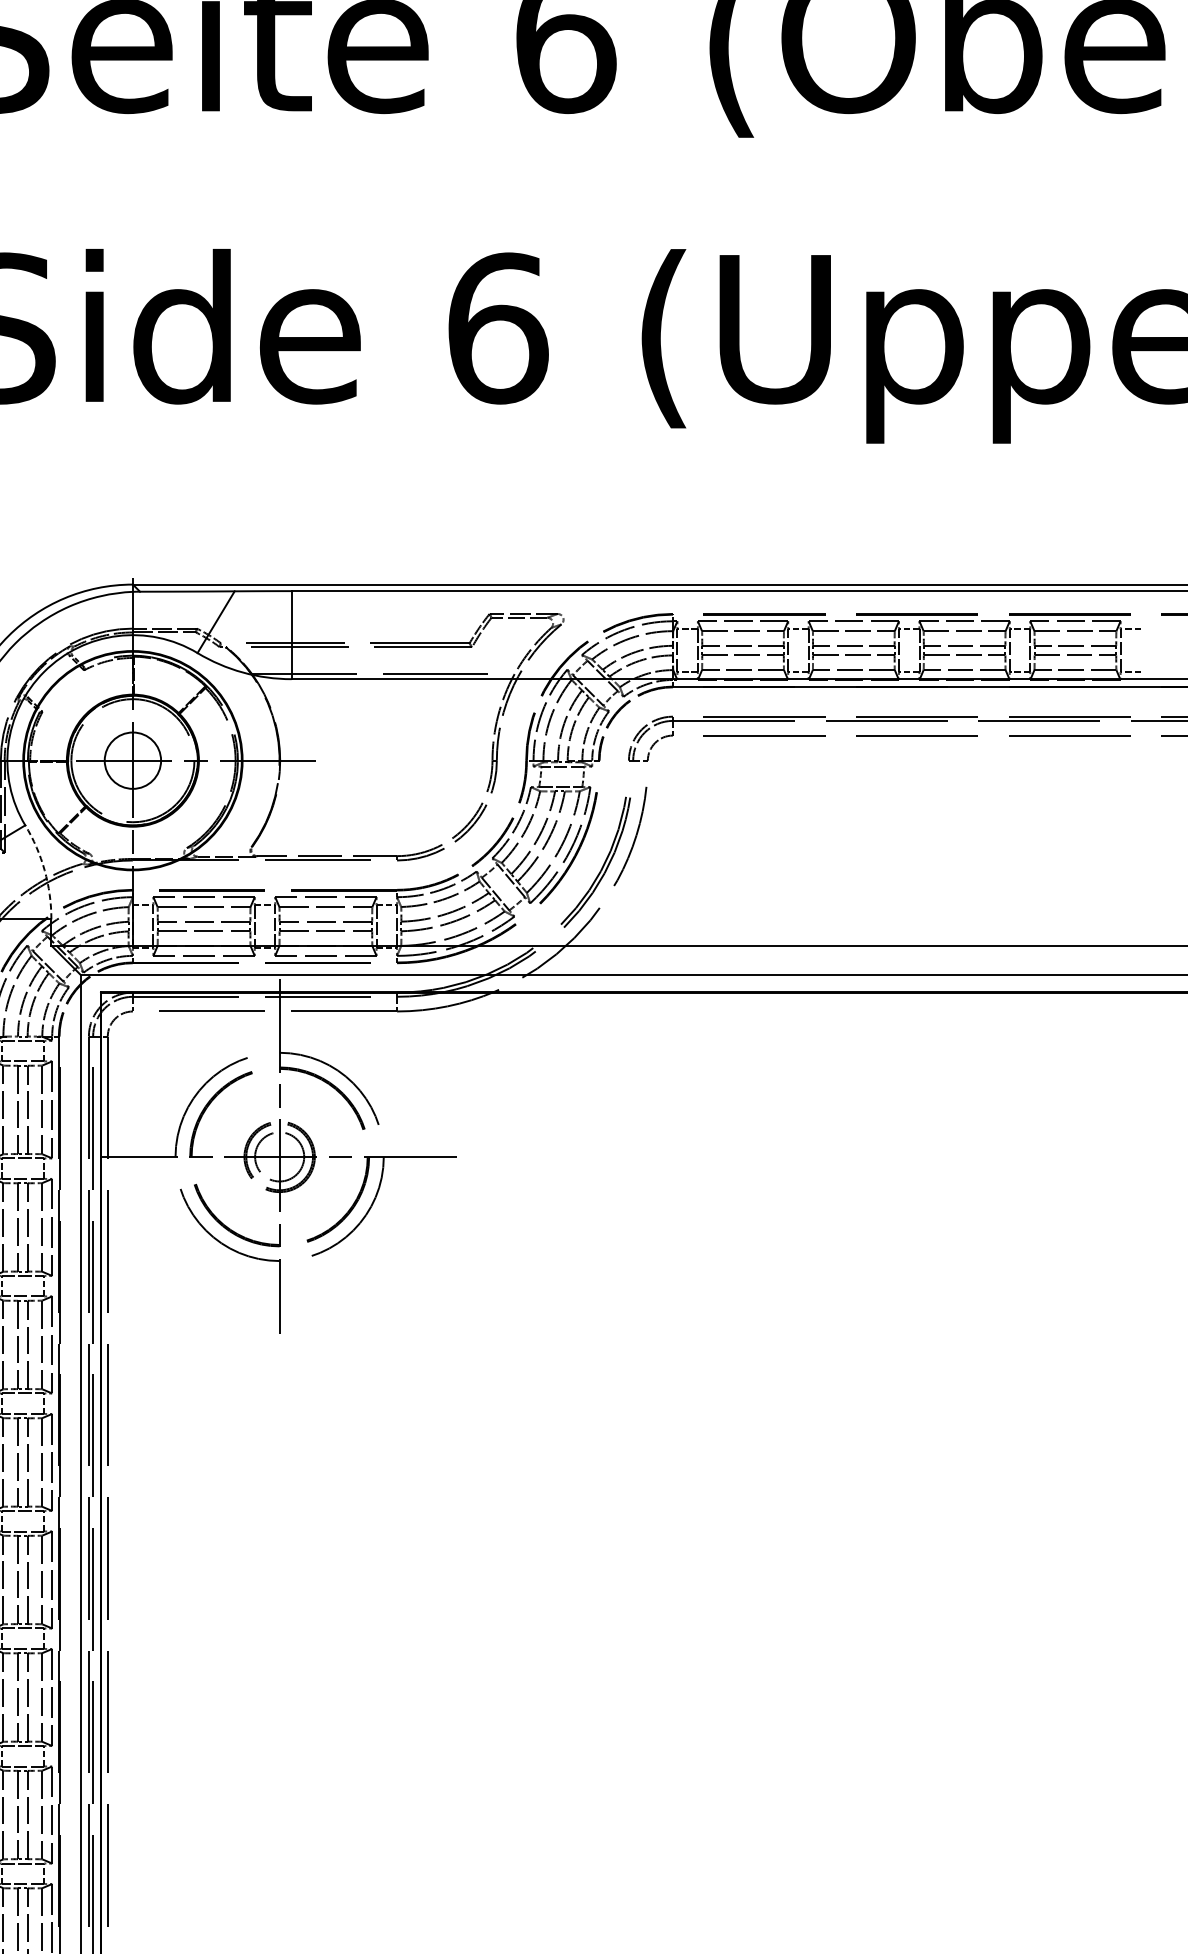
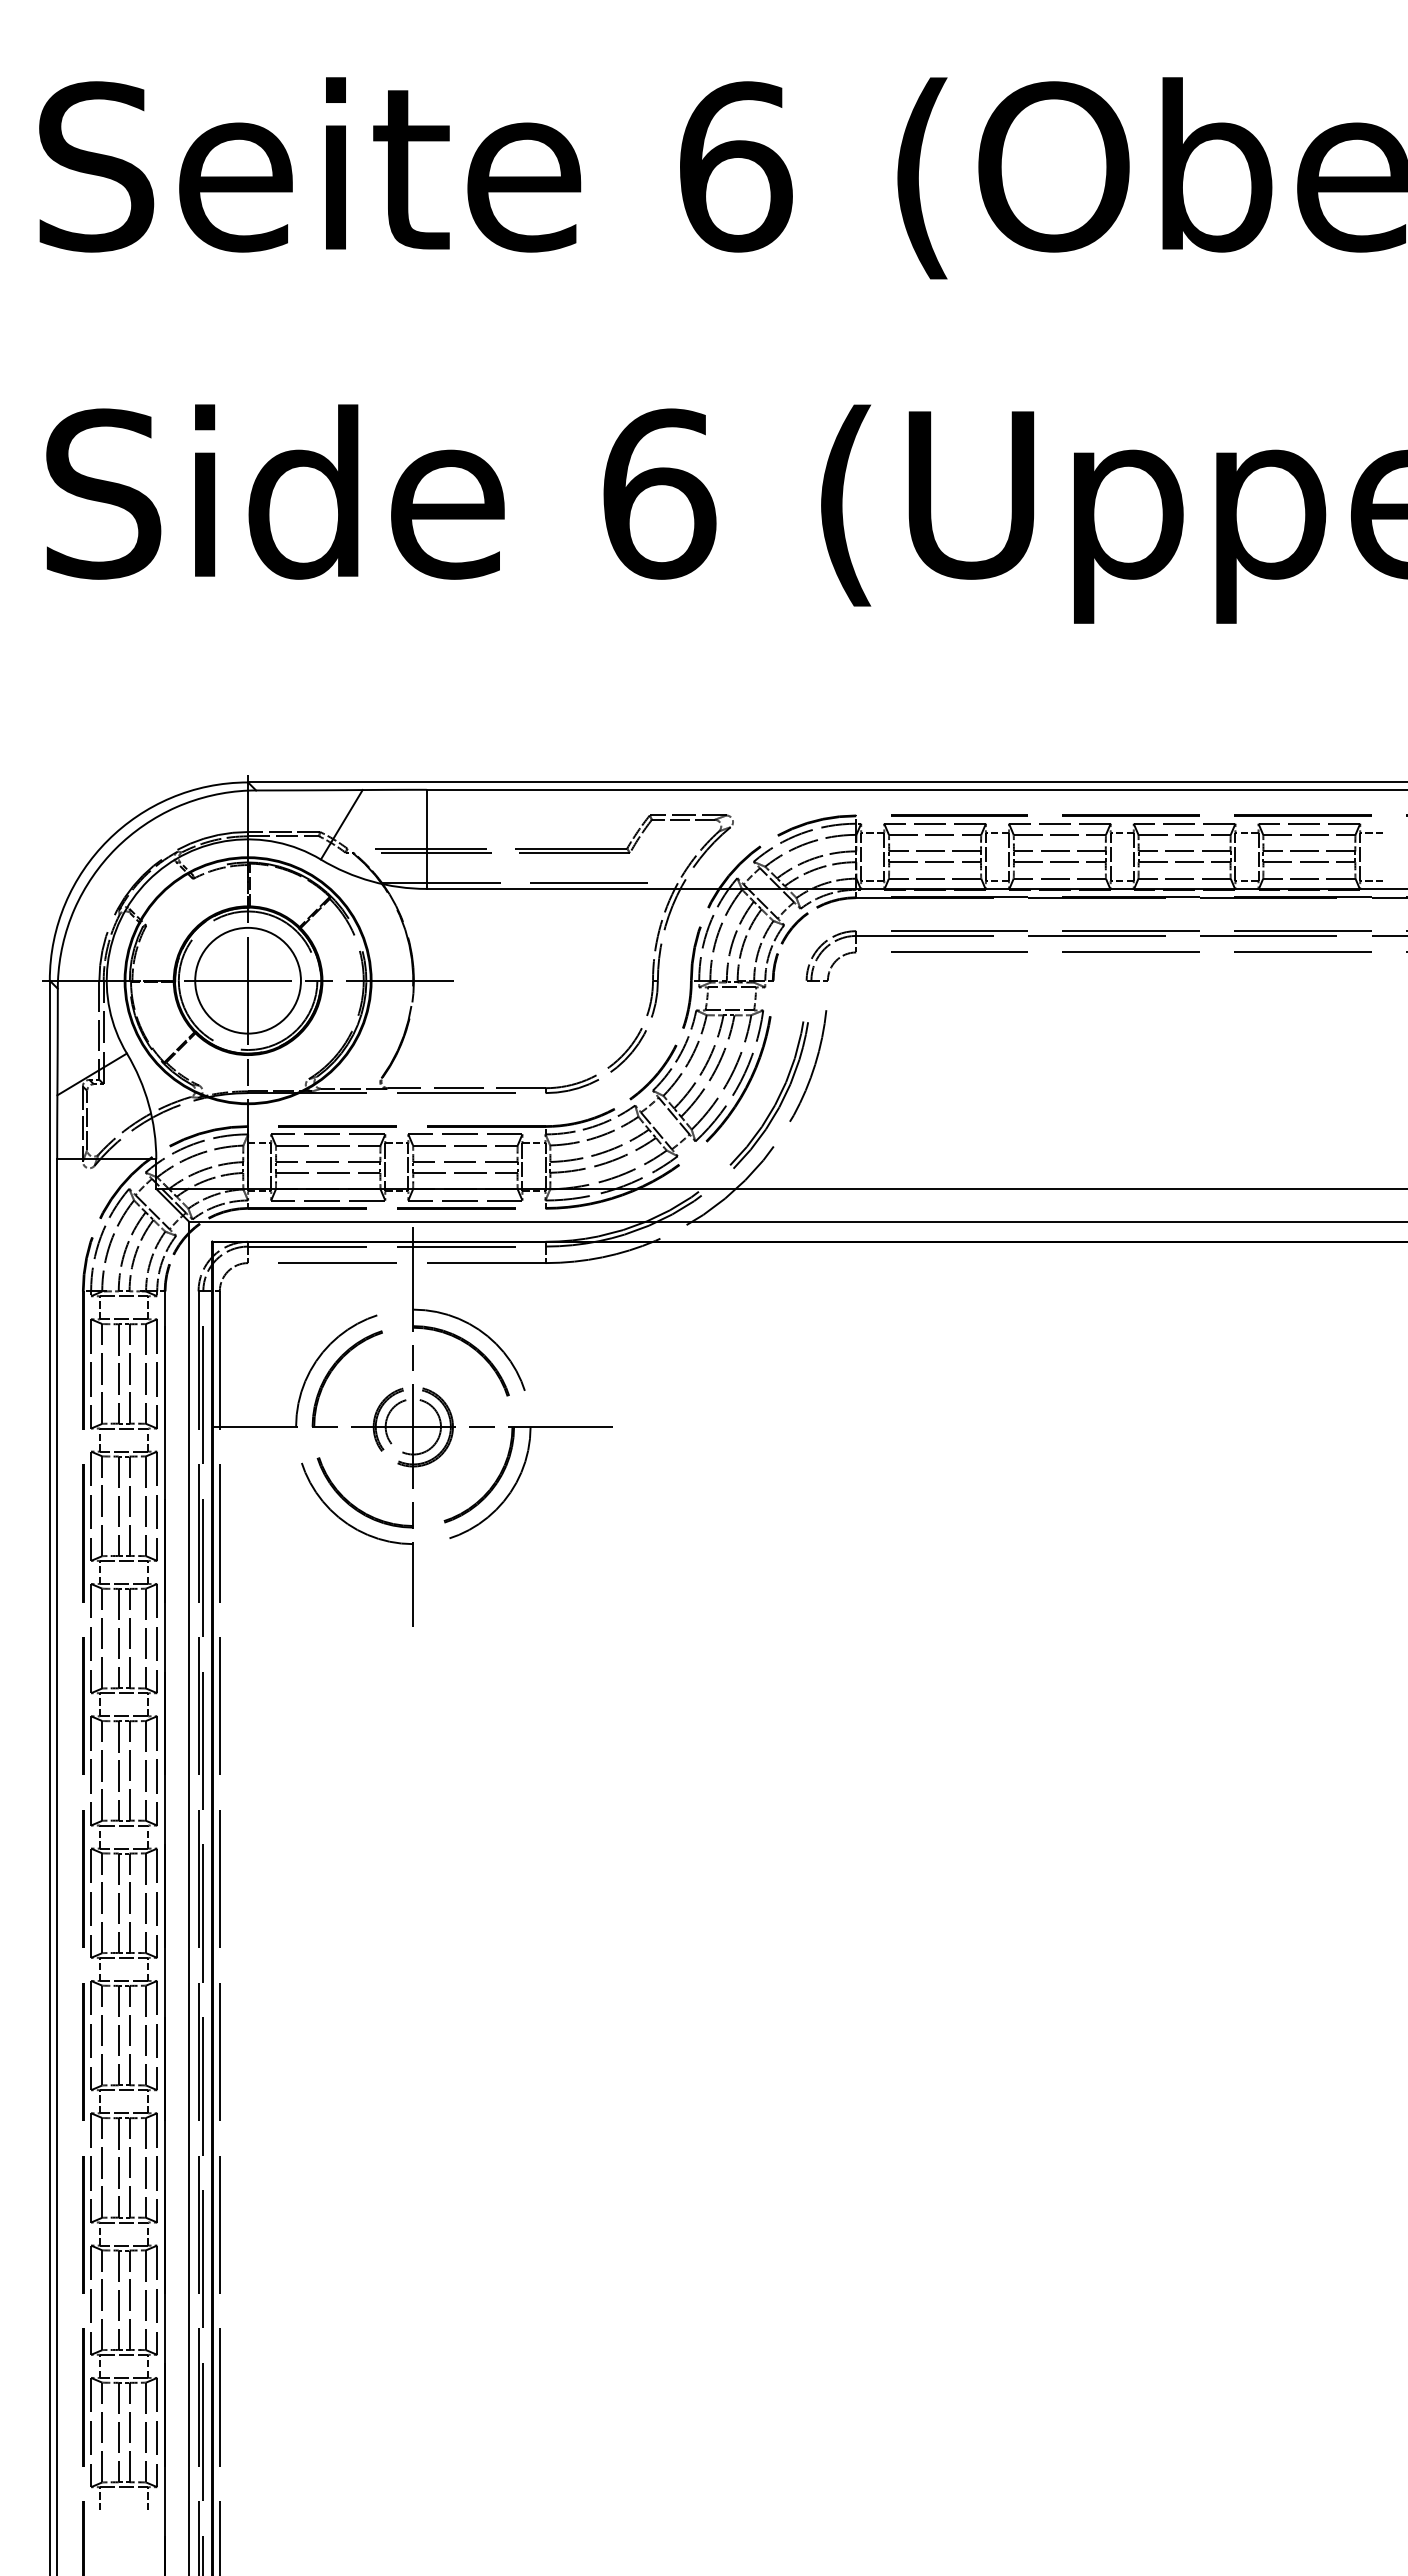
circle: (132, 760) -> (247, 980), size x1.67
arc: (44, 870) -> (148, 1104), dashed -> solid

